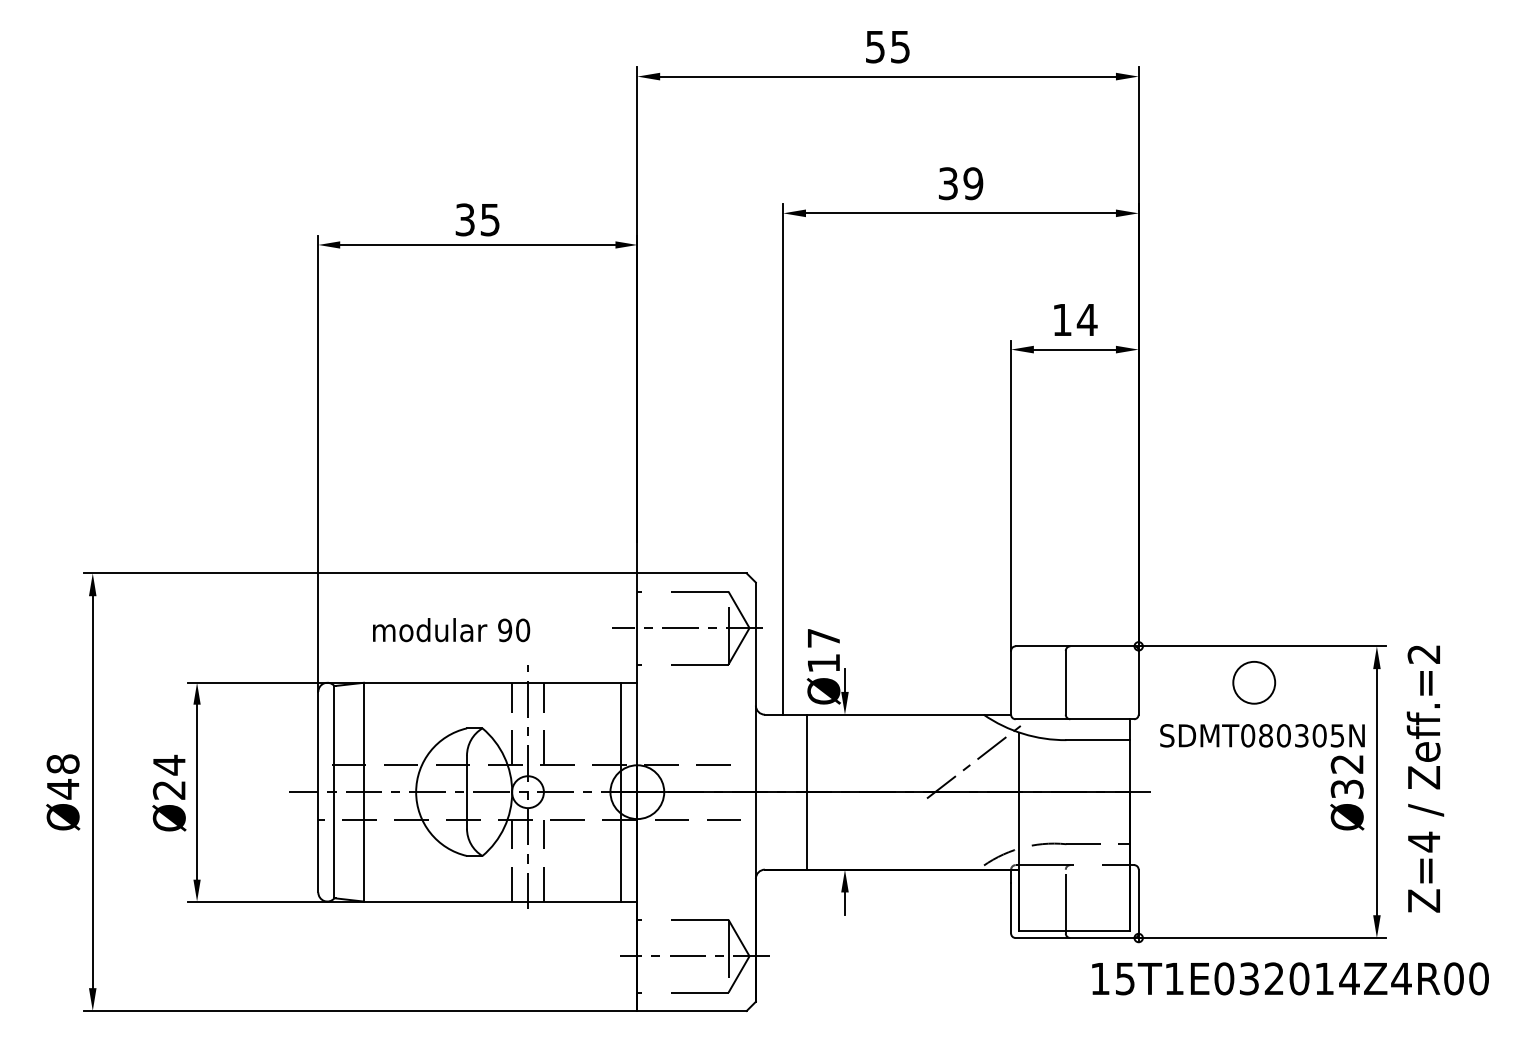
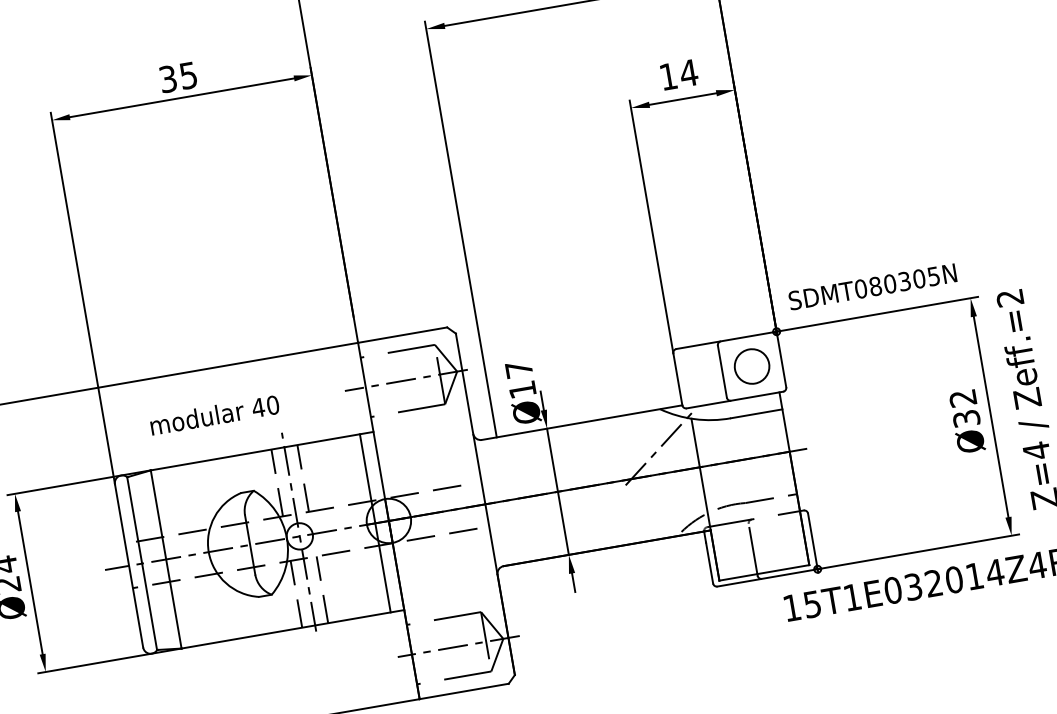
text: (504, 630) -> (257, 408), 90 -> 40
circle: (1254, 682) -> (752, 366), moved
text: (1262, 735) -> (872, 286), moved
line: (806, 791) -> (557, 491), moved

